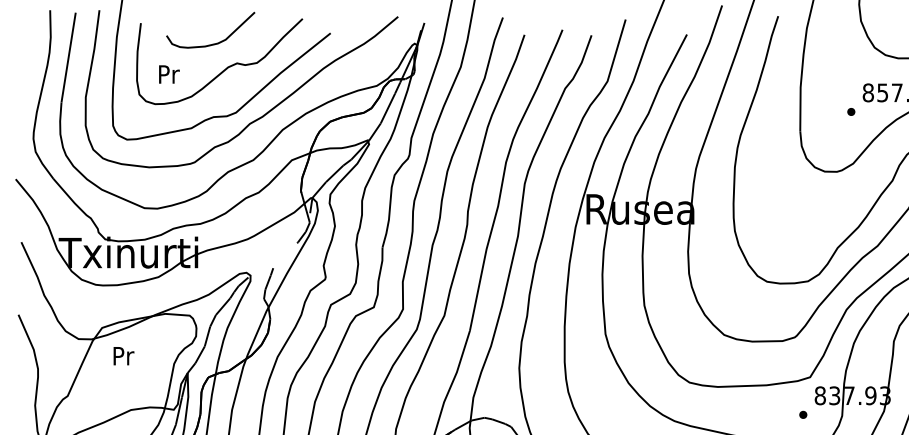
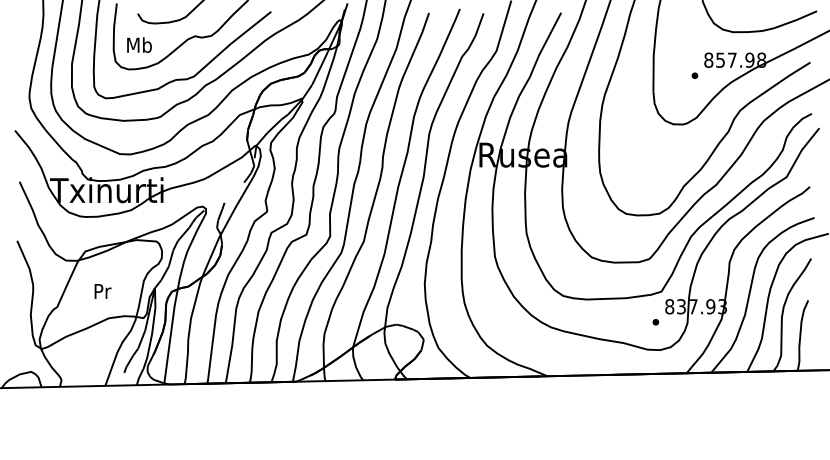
text: (168, 73) -> (139, 44), Pr -> Mb
text: (123, 356) -> (102, 291), moved

